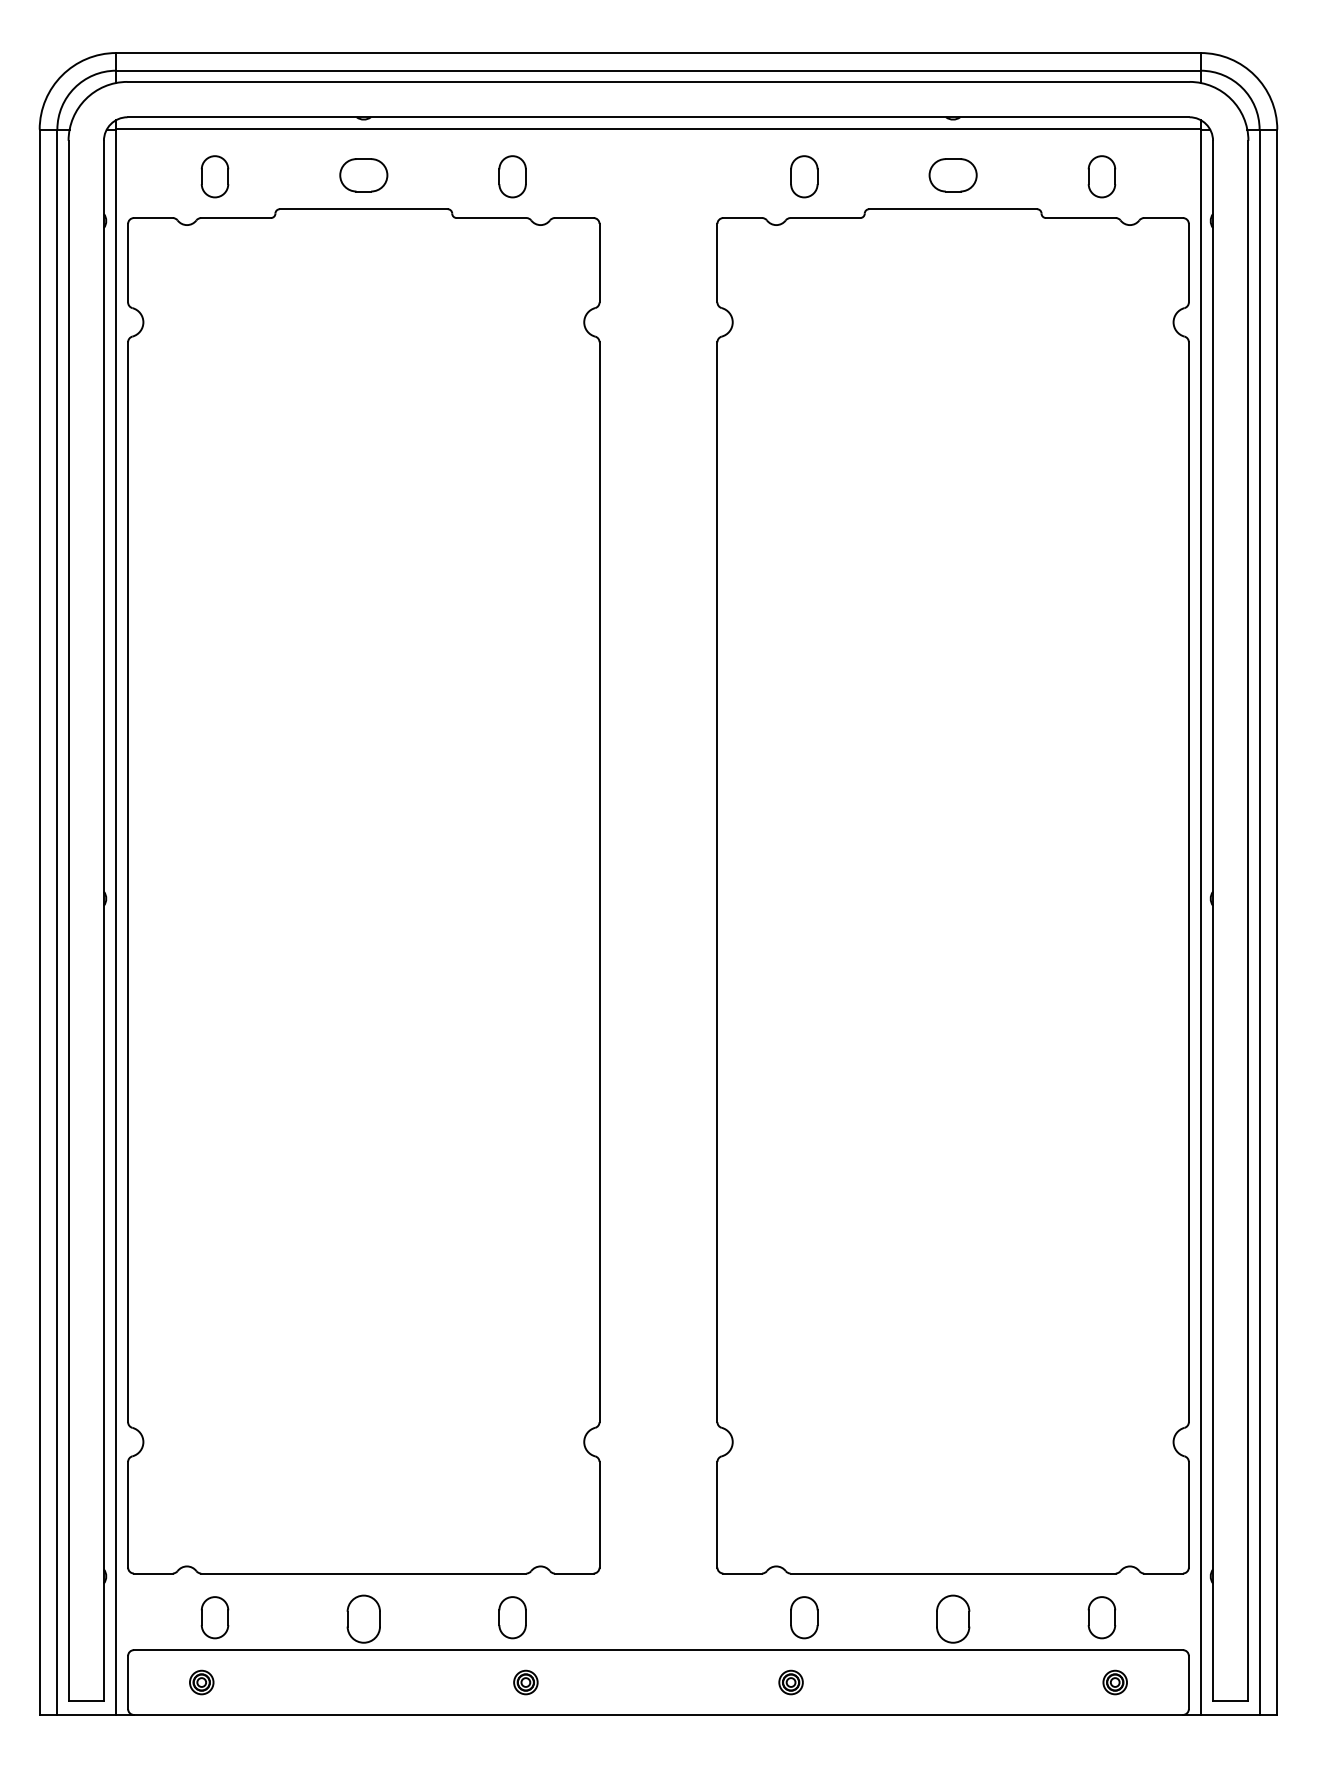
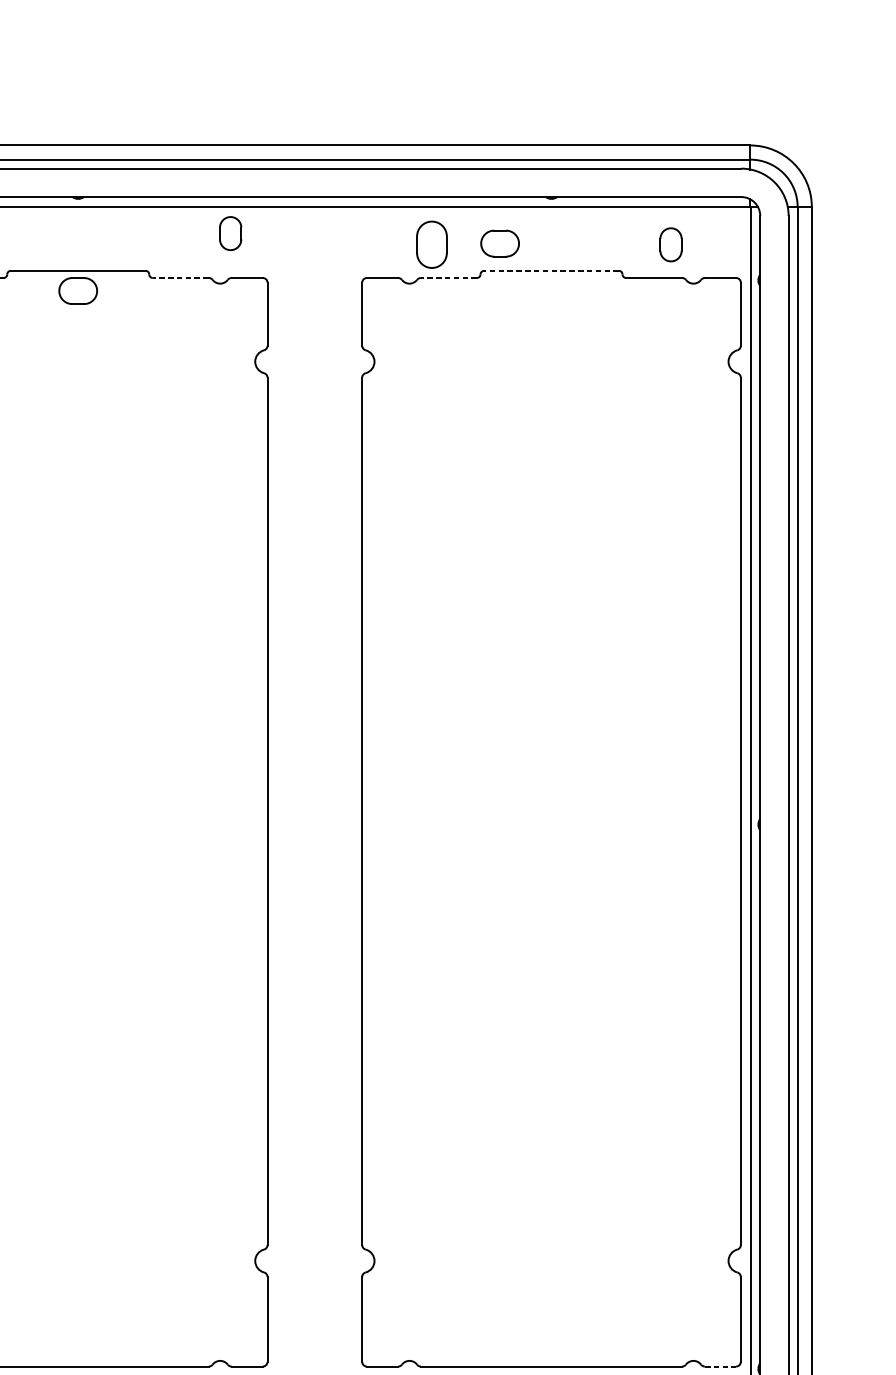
part: (363, 175) -> (77, 291), moved
part: (952, 175) -> (499, 243), moved
part: (512, 176) -> (230, 233), moved
part: (804, 176) -> (432, 244), size x1.4
line: (953, 209) -> (551, 271), solid -> dashed
line: (491, 218) -> (180, 278), solid -> dashed
line: (825, 218) -> (449, 278), solid -> dashed
line: (1164, 1573) -> (721, 1366), solid -> dashed

